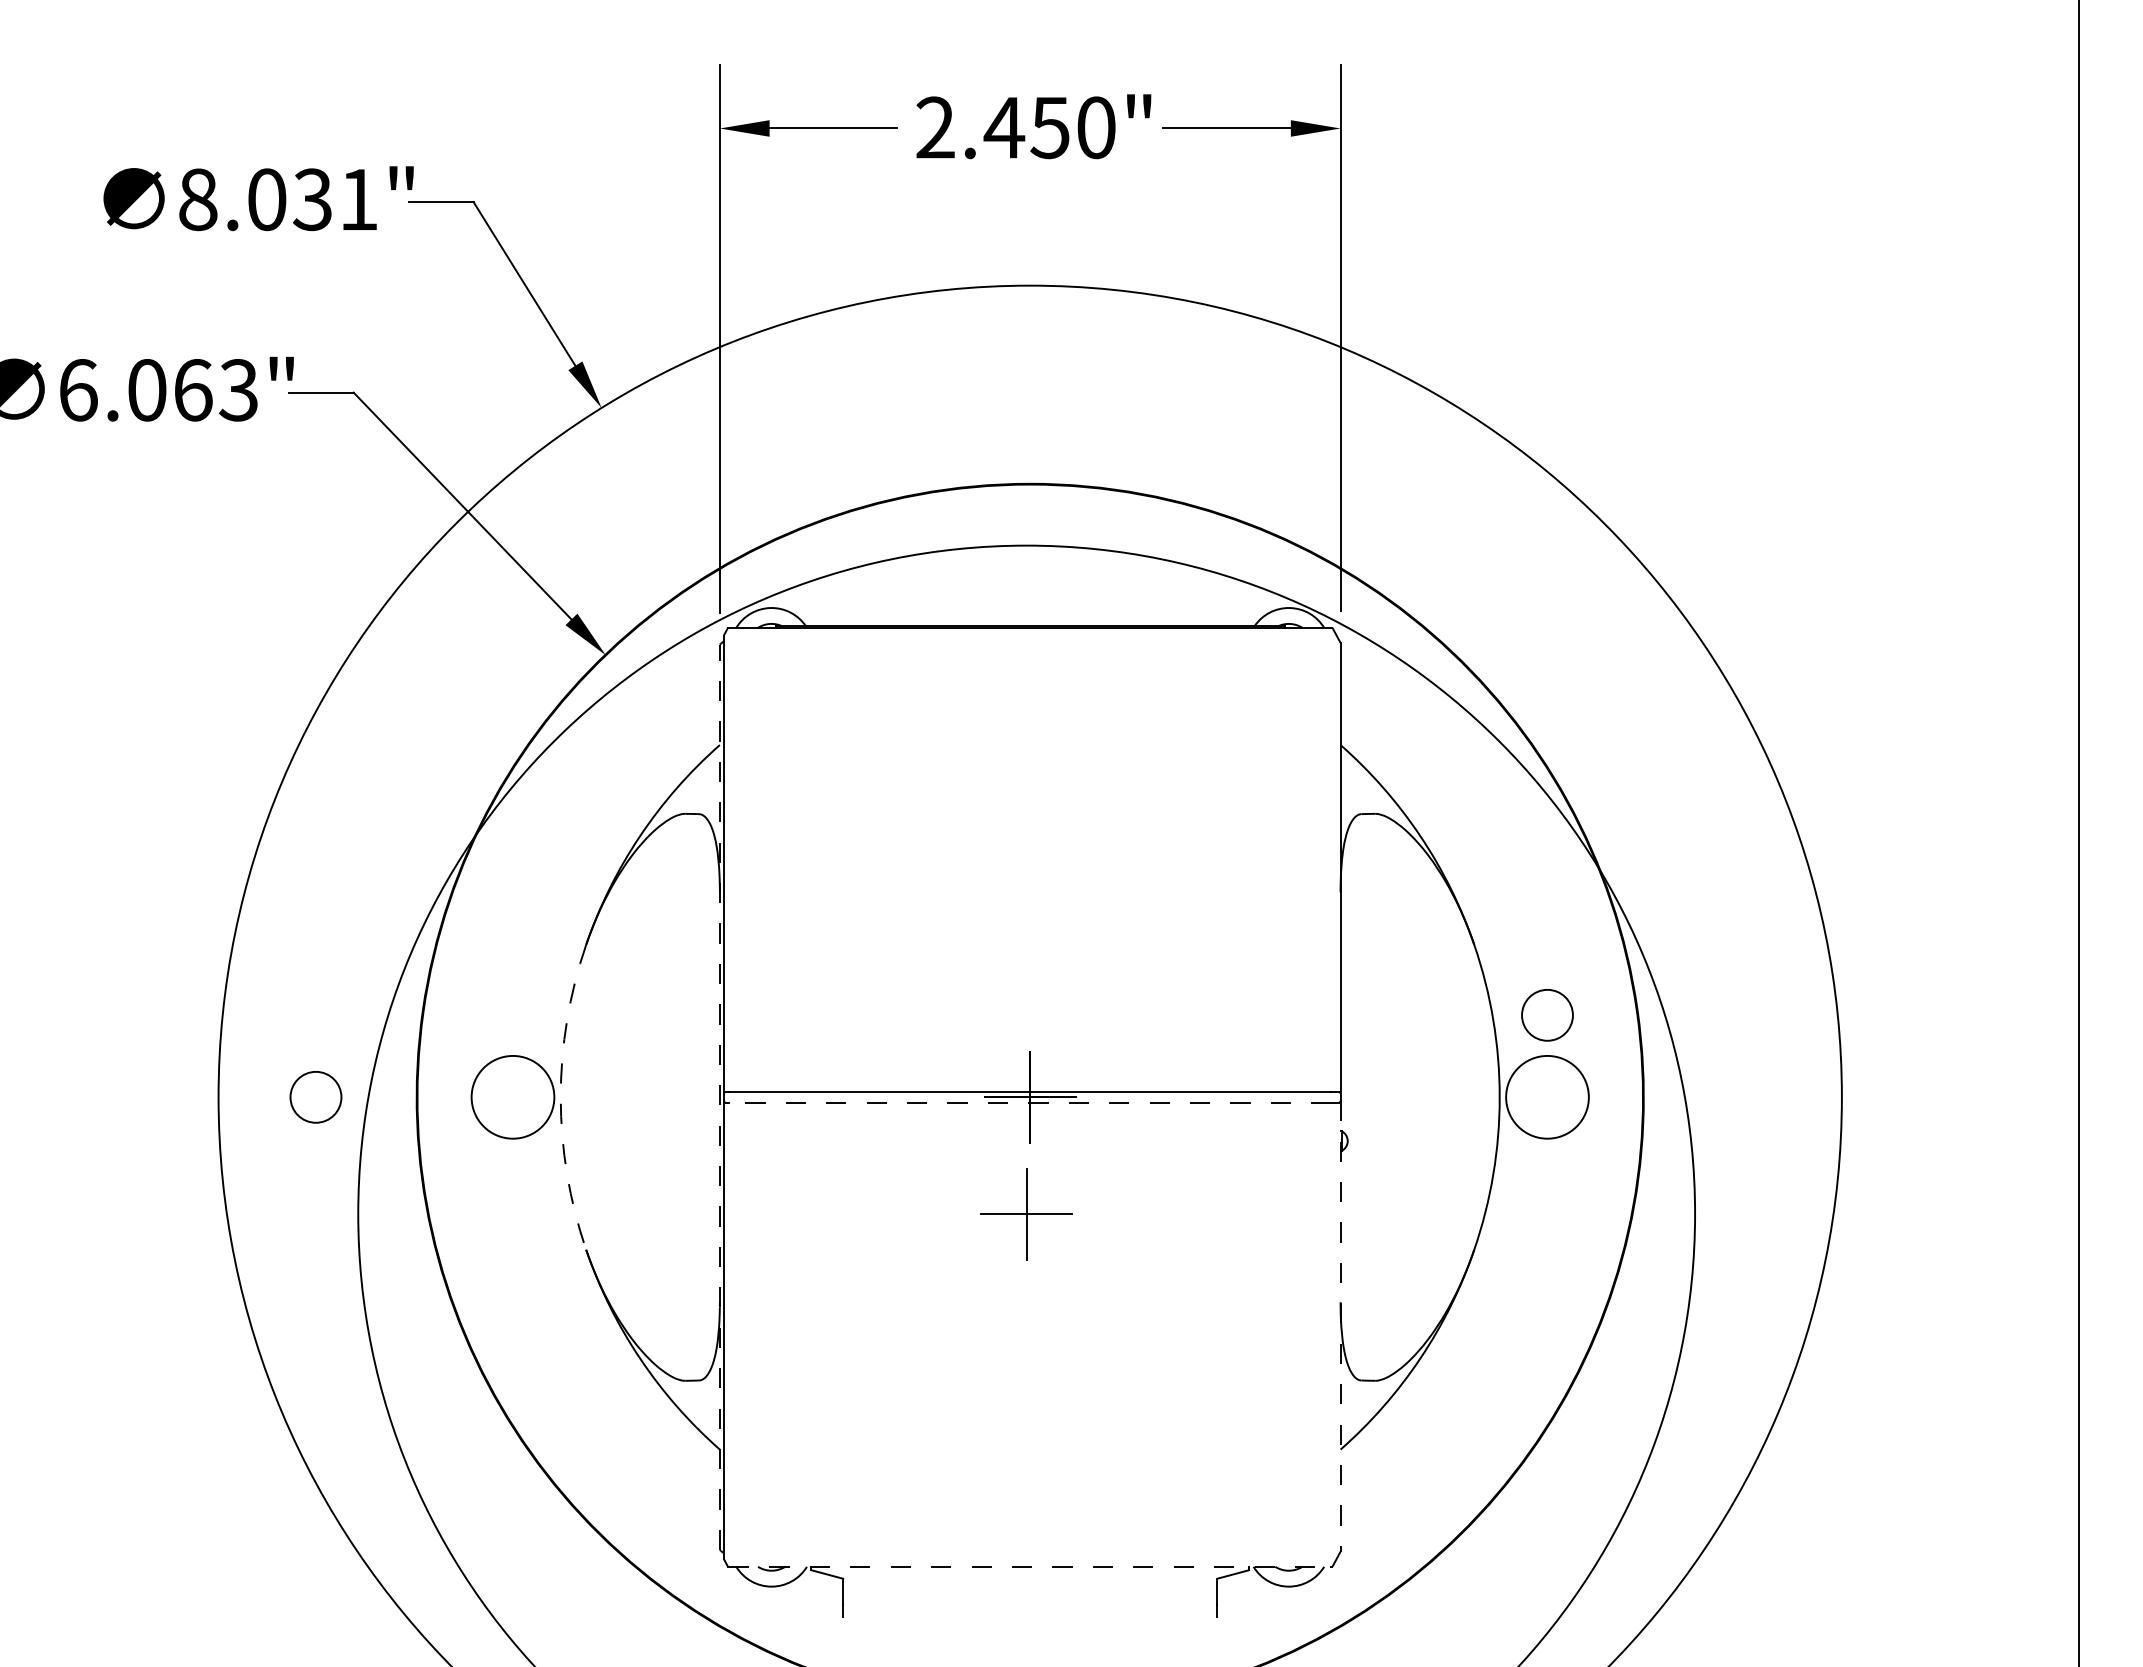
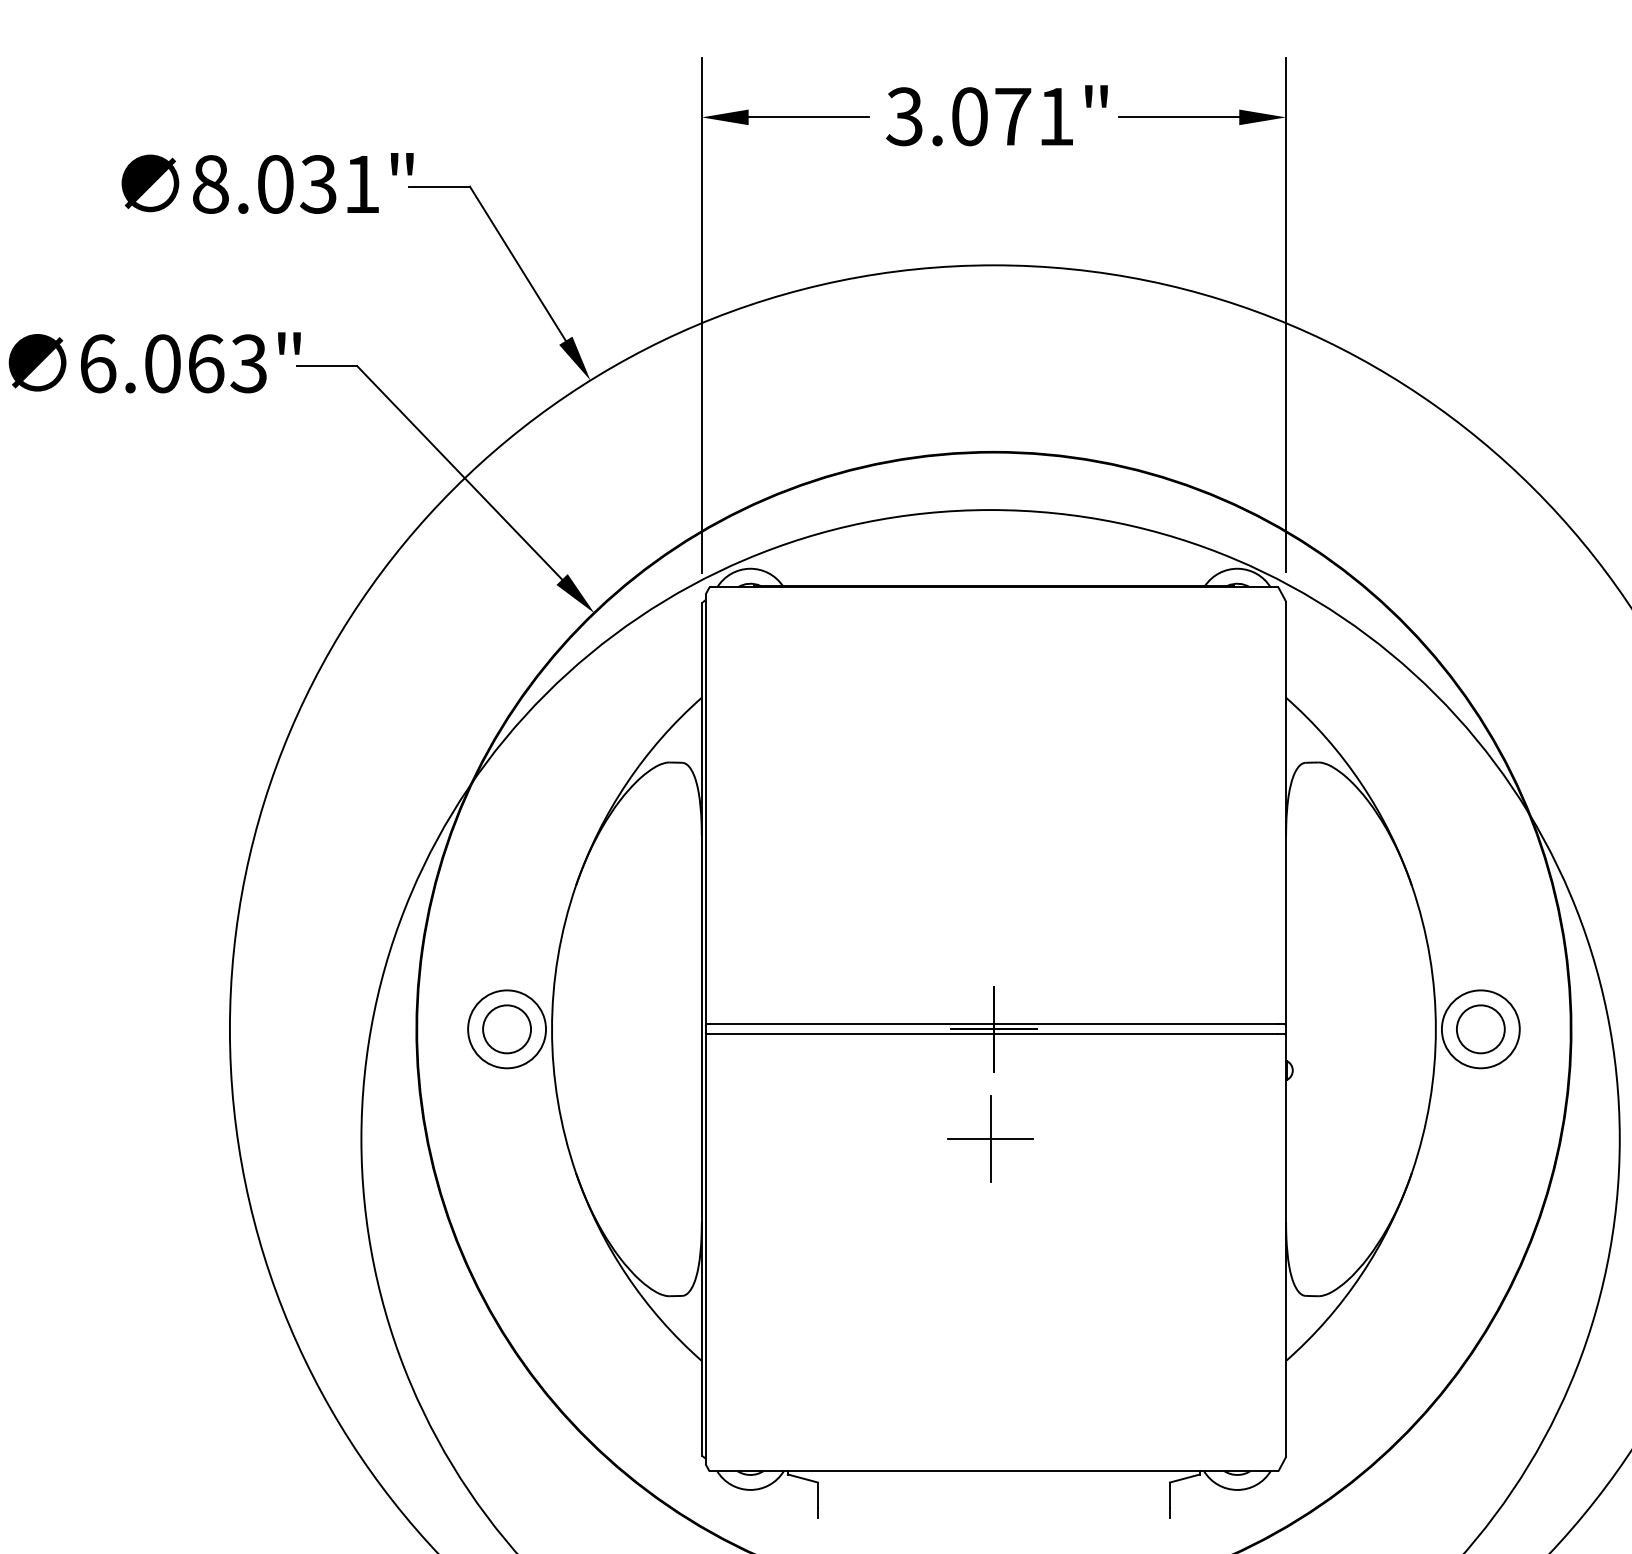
text: (1015, 127) -> (980, 116), 2.450" -> 3.071"
circle: (1547, 1015) -> (1480, 1029), moved
circle: (315, 1097) -> (506, 1029), moved
arc: (560, 1097) -> (551, 1029), dashed -> solid
line: (719, 1097) -> (701, 1029), dashed -> solid
line: (1029, 1102) -> (993, 1034), dashed -> solid
line: (1340, 1326) -> (1286, 1245), dashed -> solid
line: (1030, 1566) -> (994, 1470), dashed -> solid

